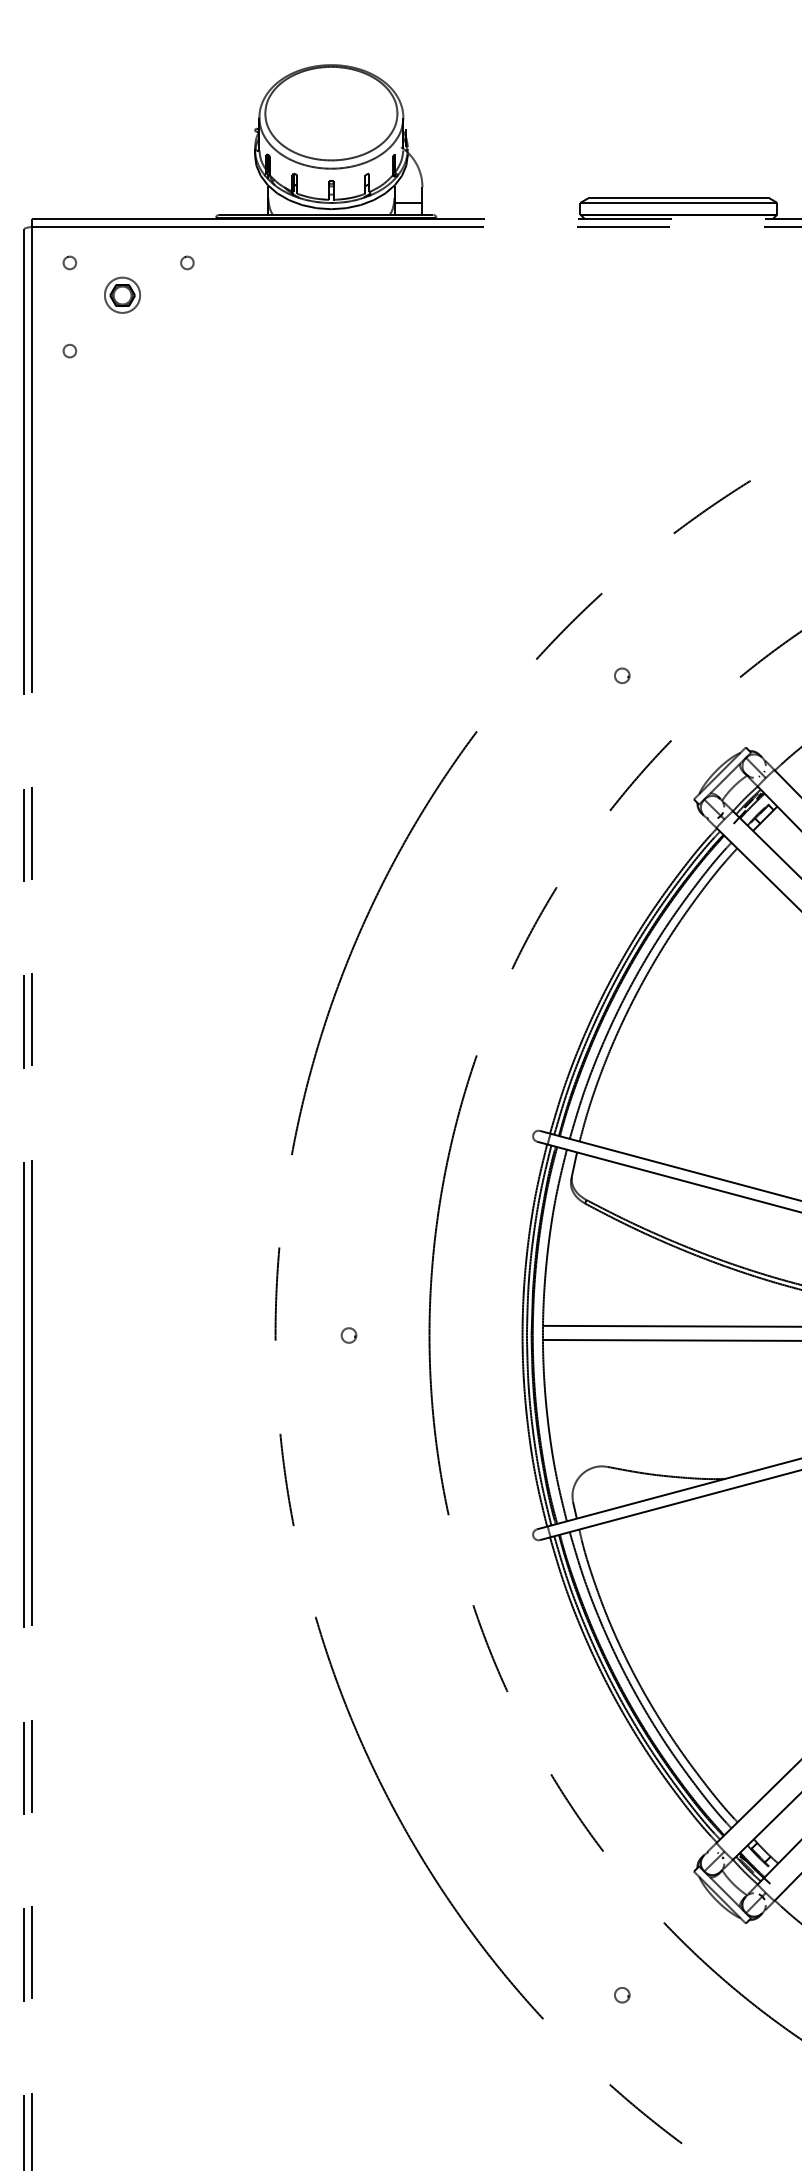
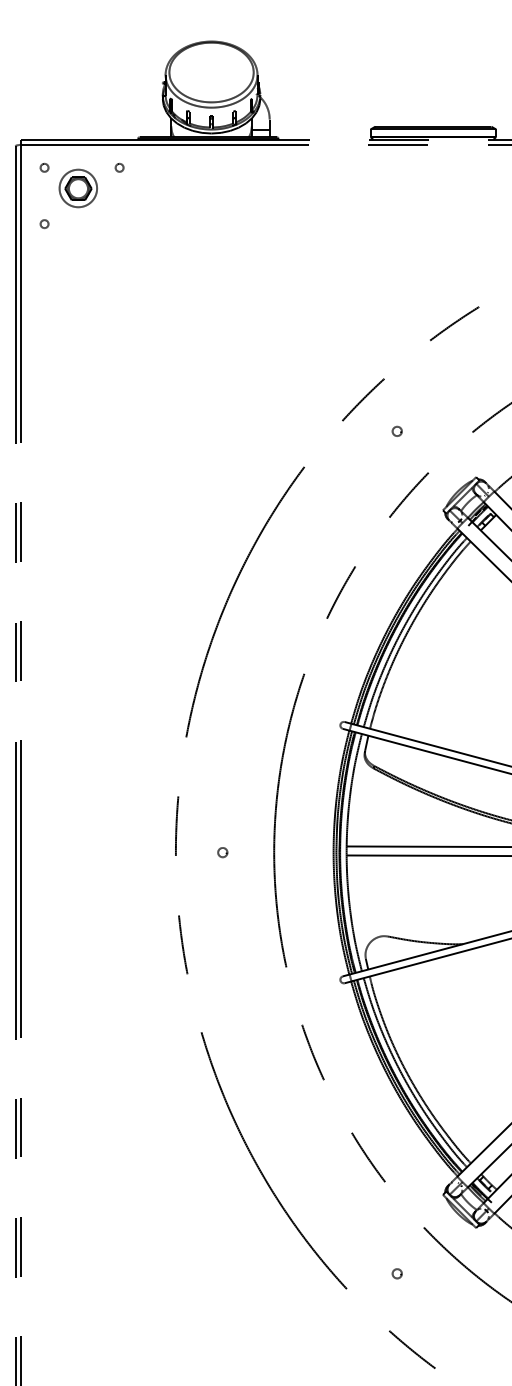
part: (121, 295) -> (77, 188), size x1.67

